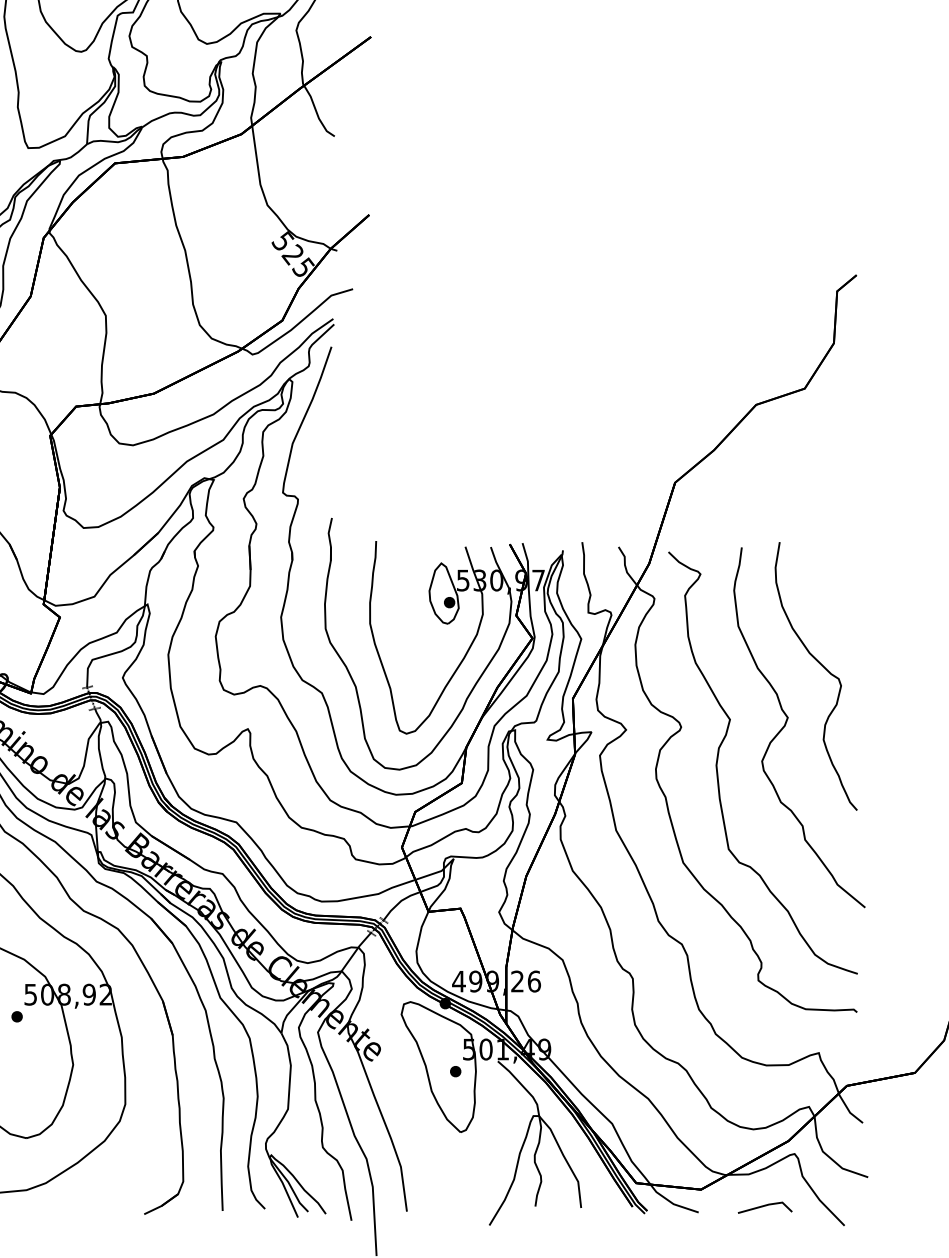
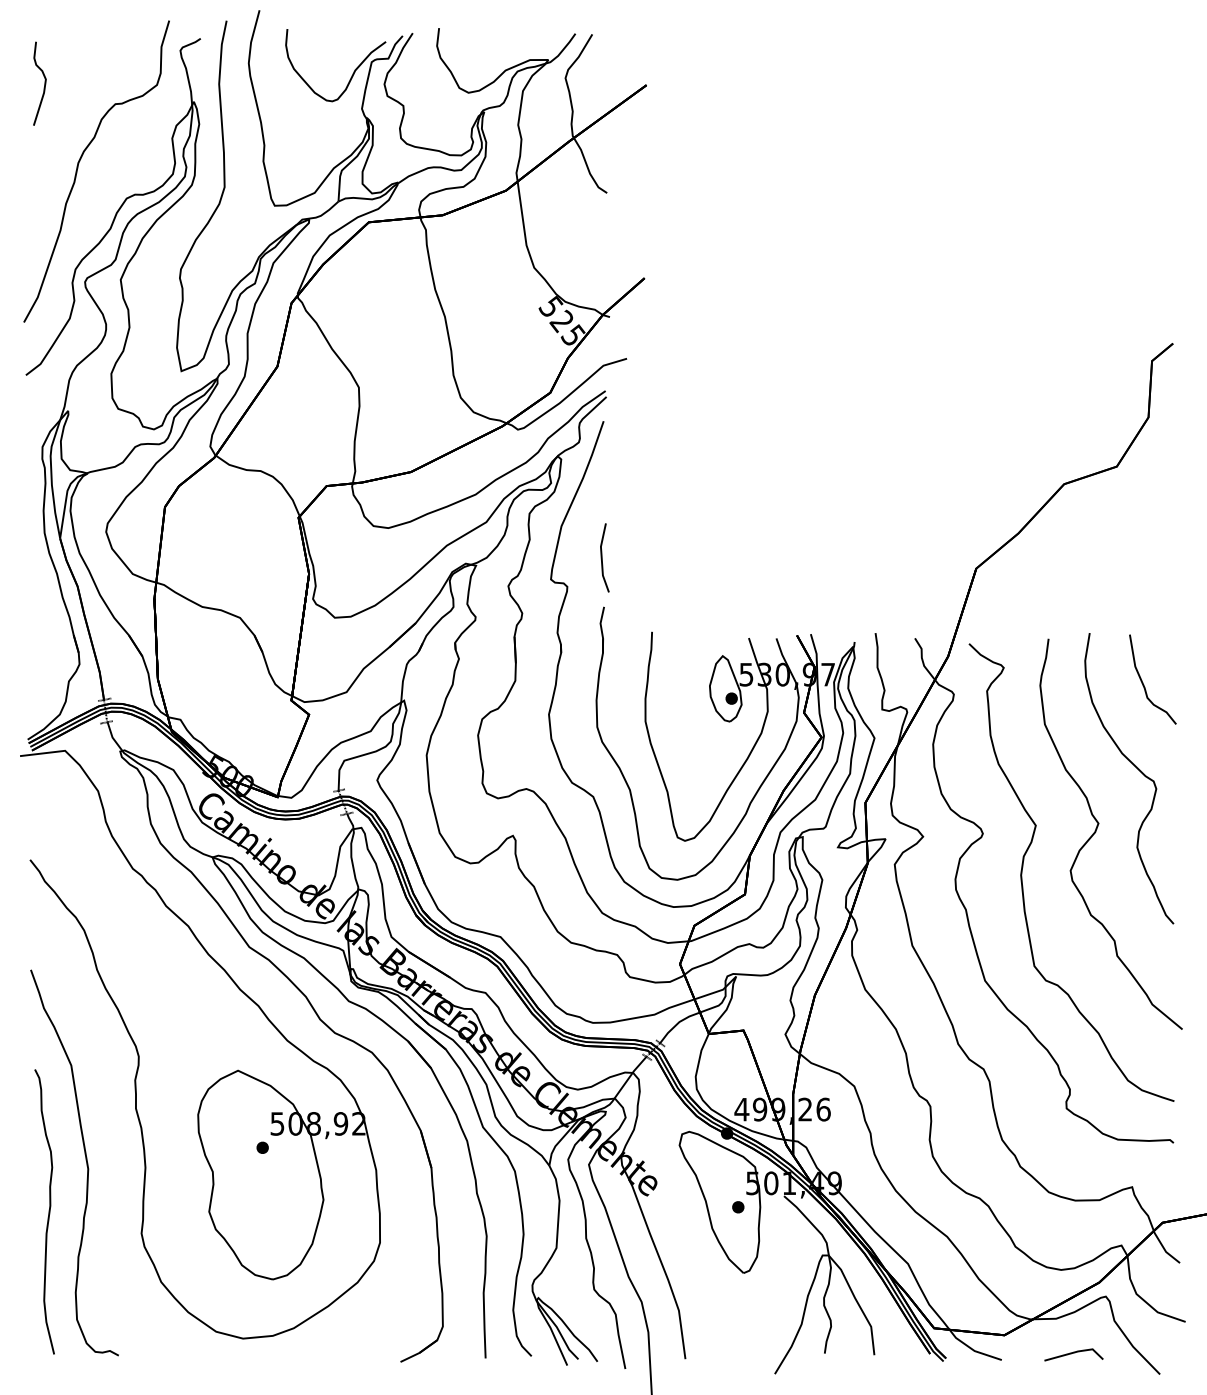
line: (330, 472) -> (602, 557), added
curve: (830, 589) -> (1144, 684), added

